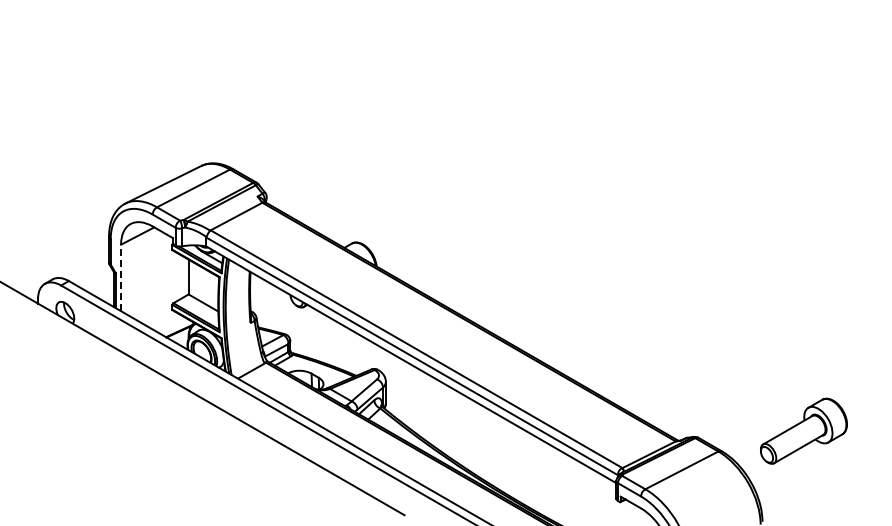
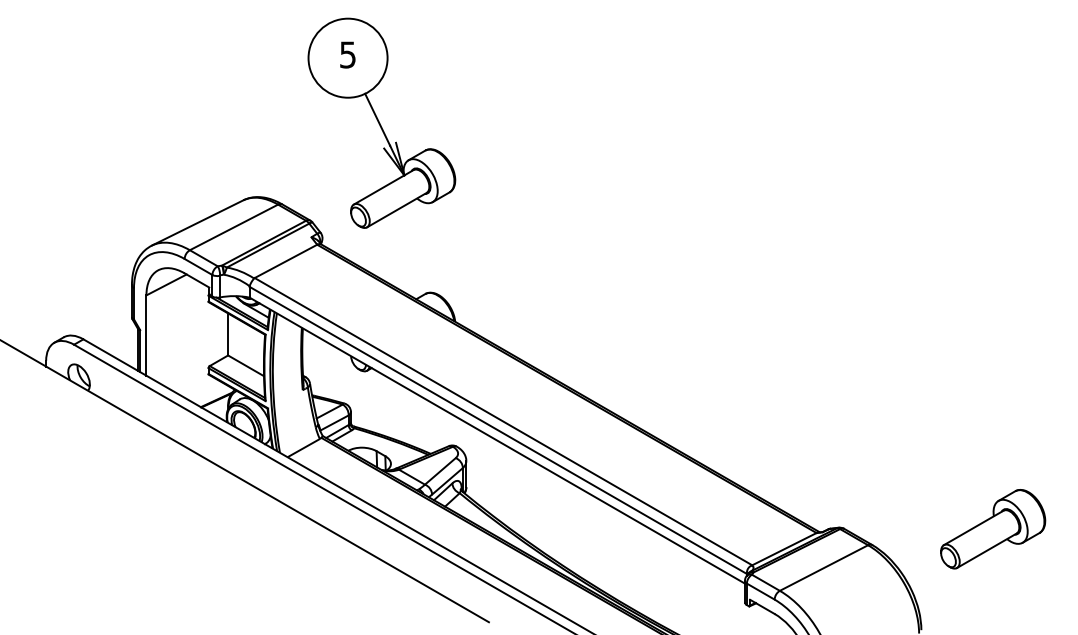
part: (315, 101) -> (381, 122), added
line: (121, 277) -> (146, 335), dashed -> solid
part: (803, 430) -> (992, 528), moved

